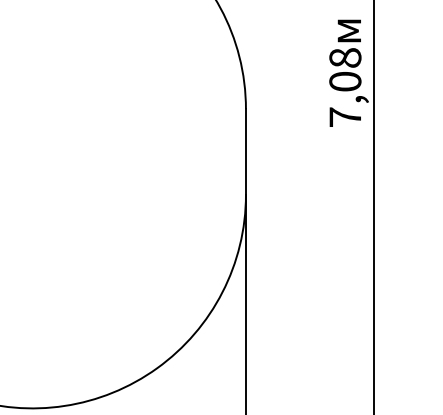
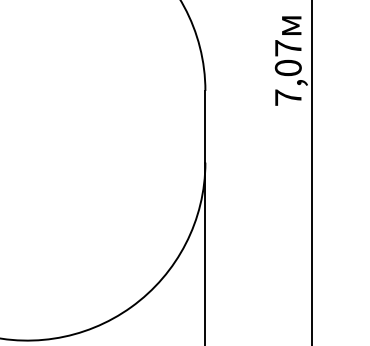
text: (345, 58) -> (288, 48), 7,08 -> 7,07

